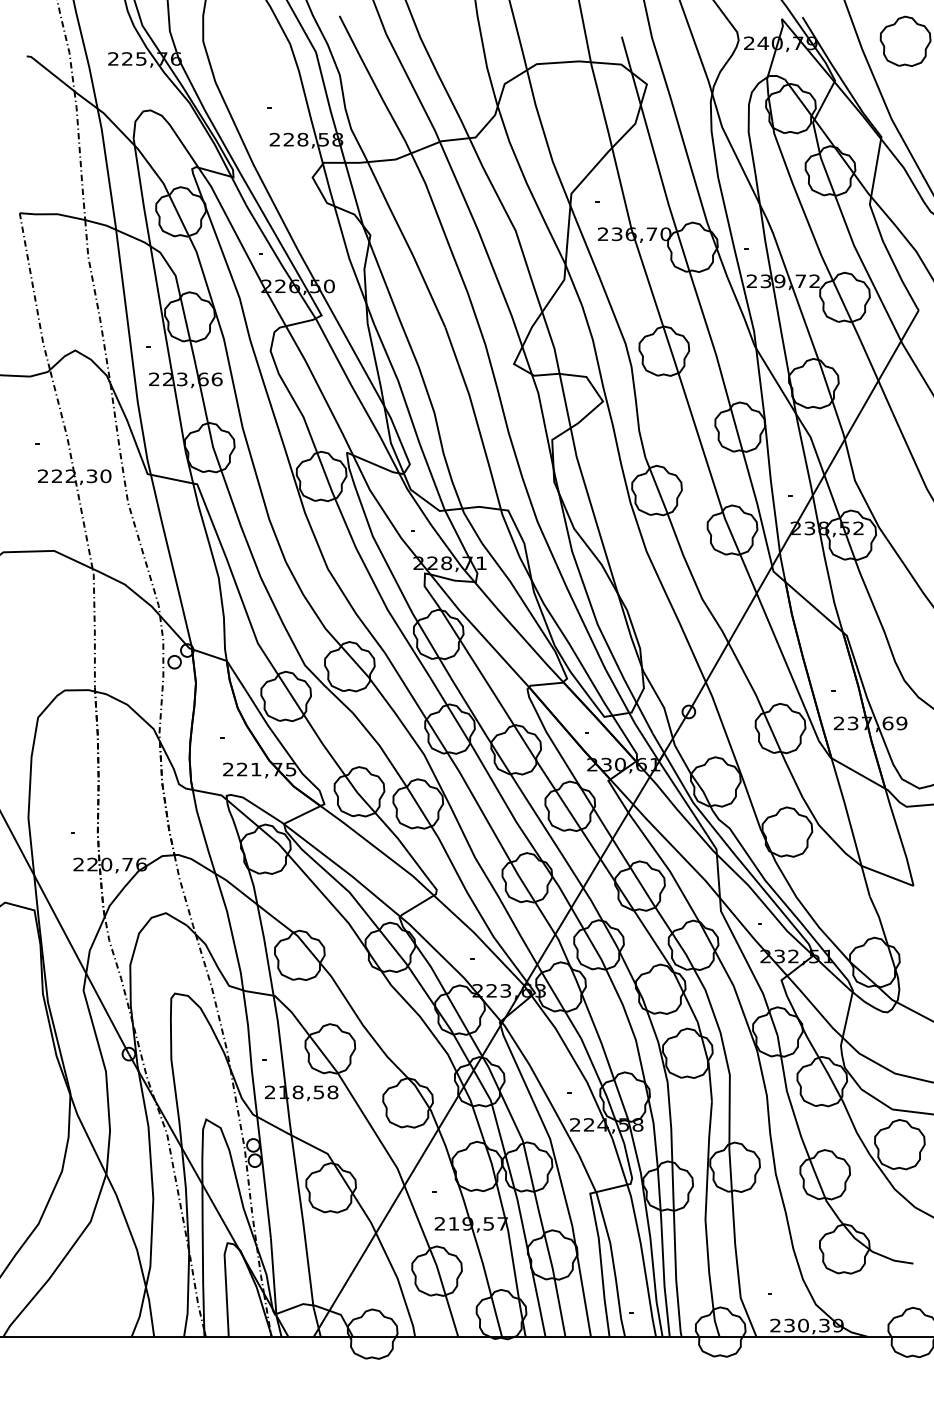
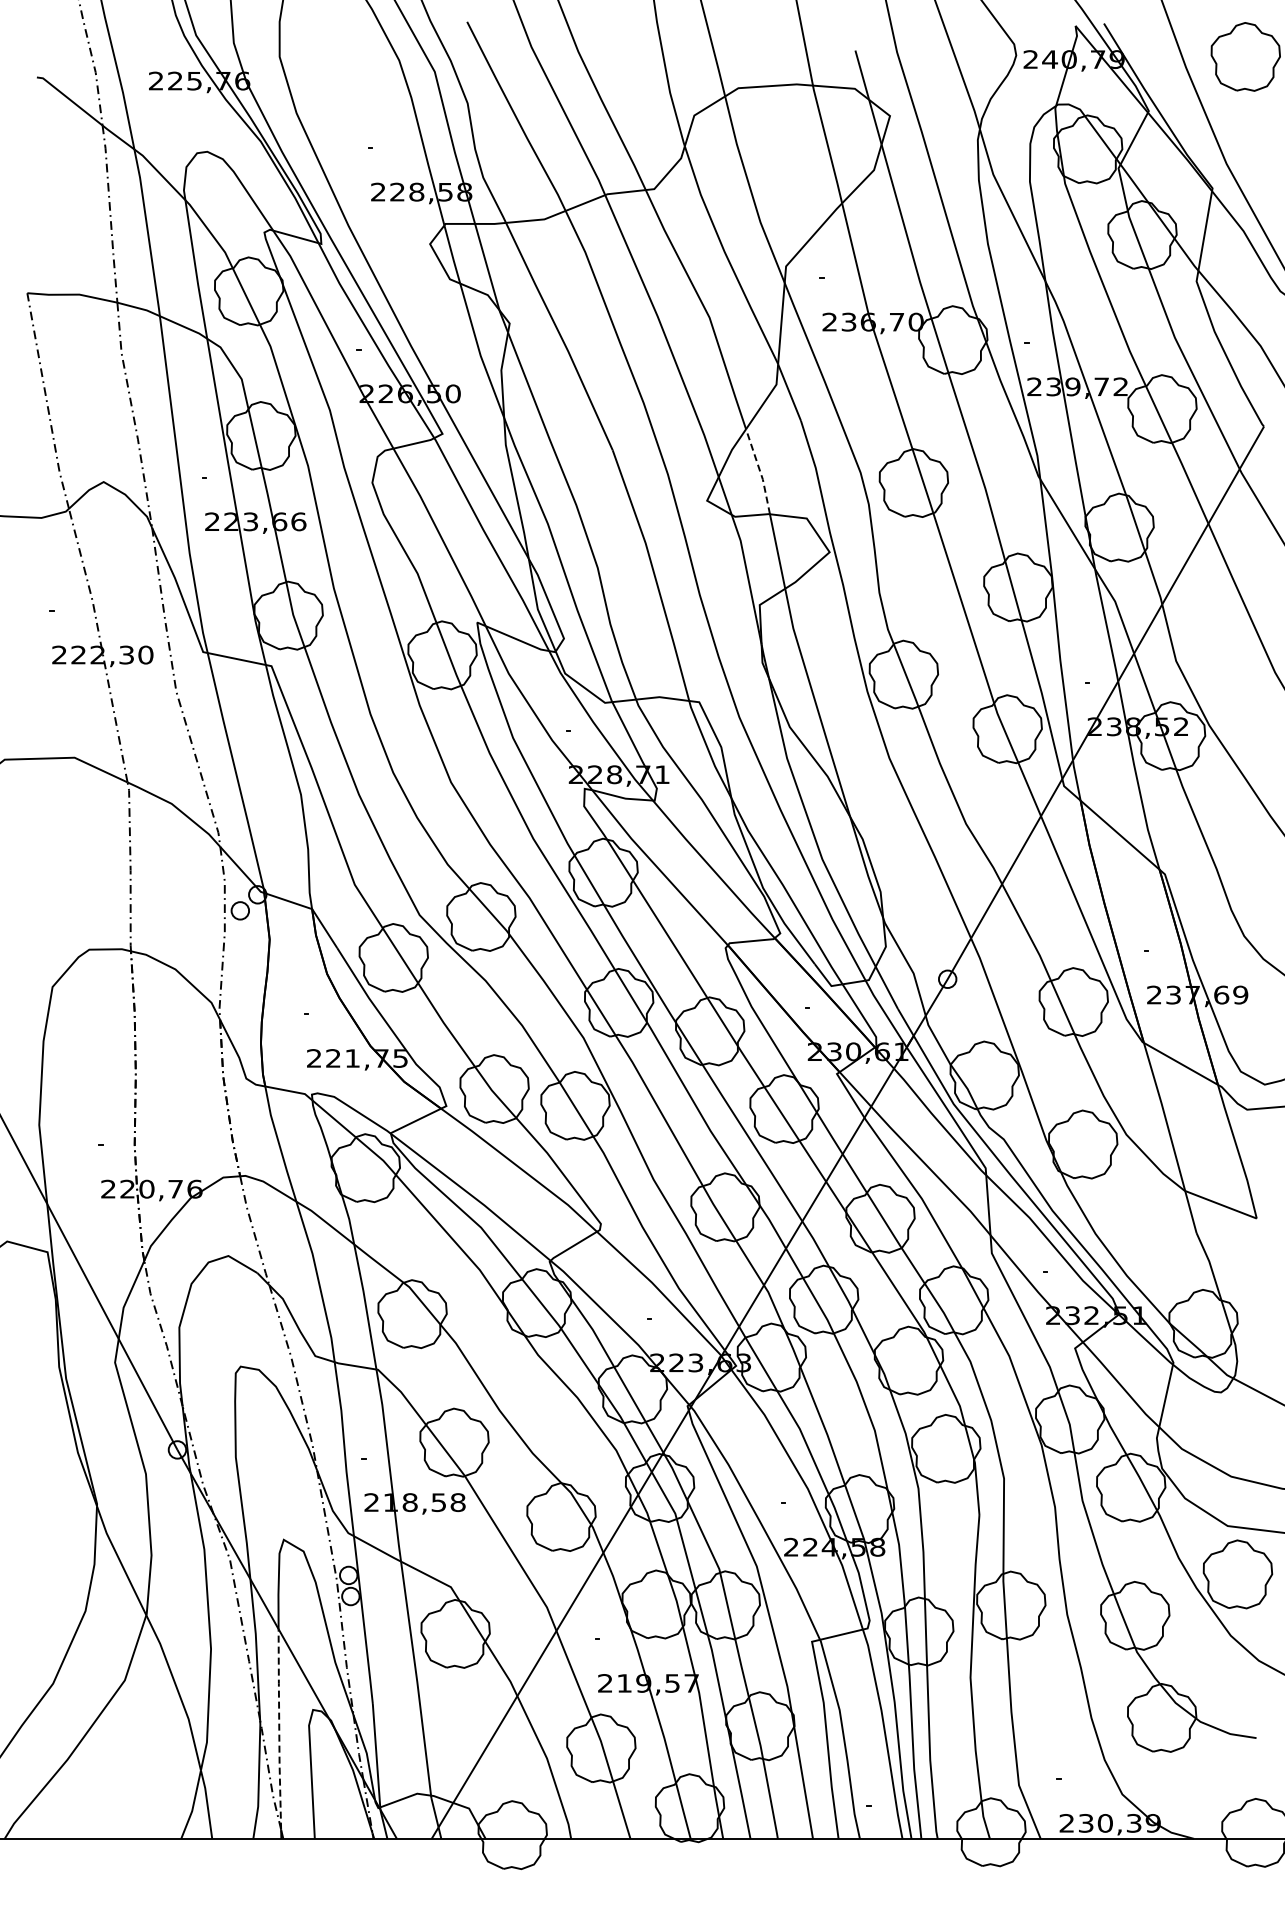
line: (552, 342) -> (760, 471), solid -> dashed
line: (203, 1257) -> (279, 1729), solid -> dashed

